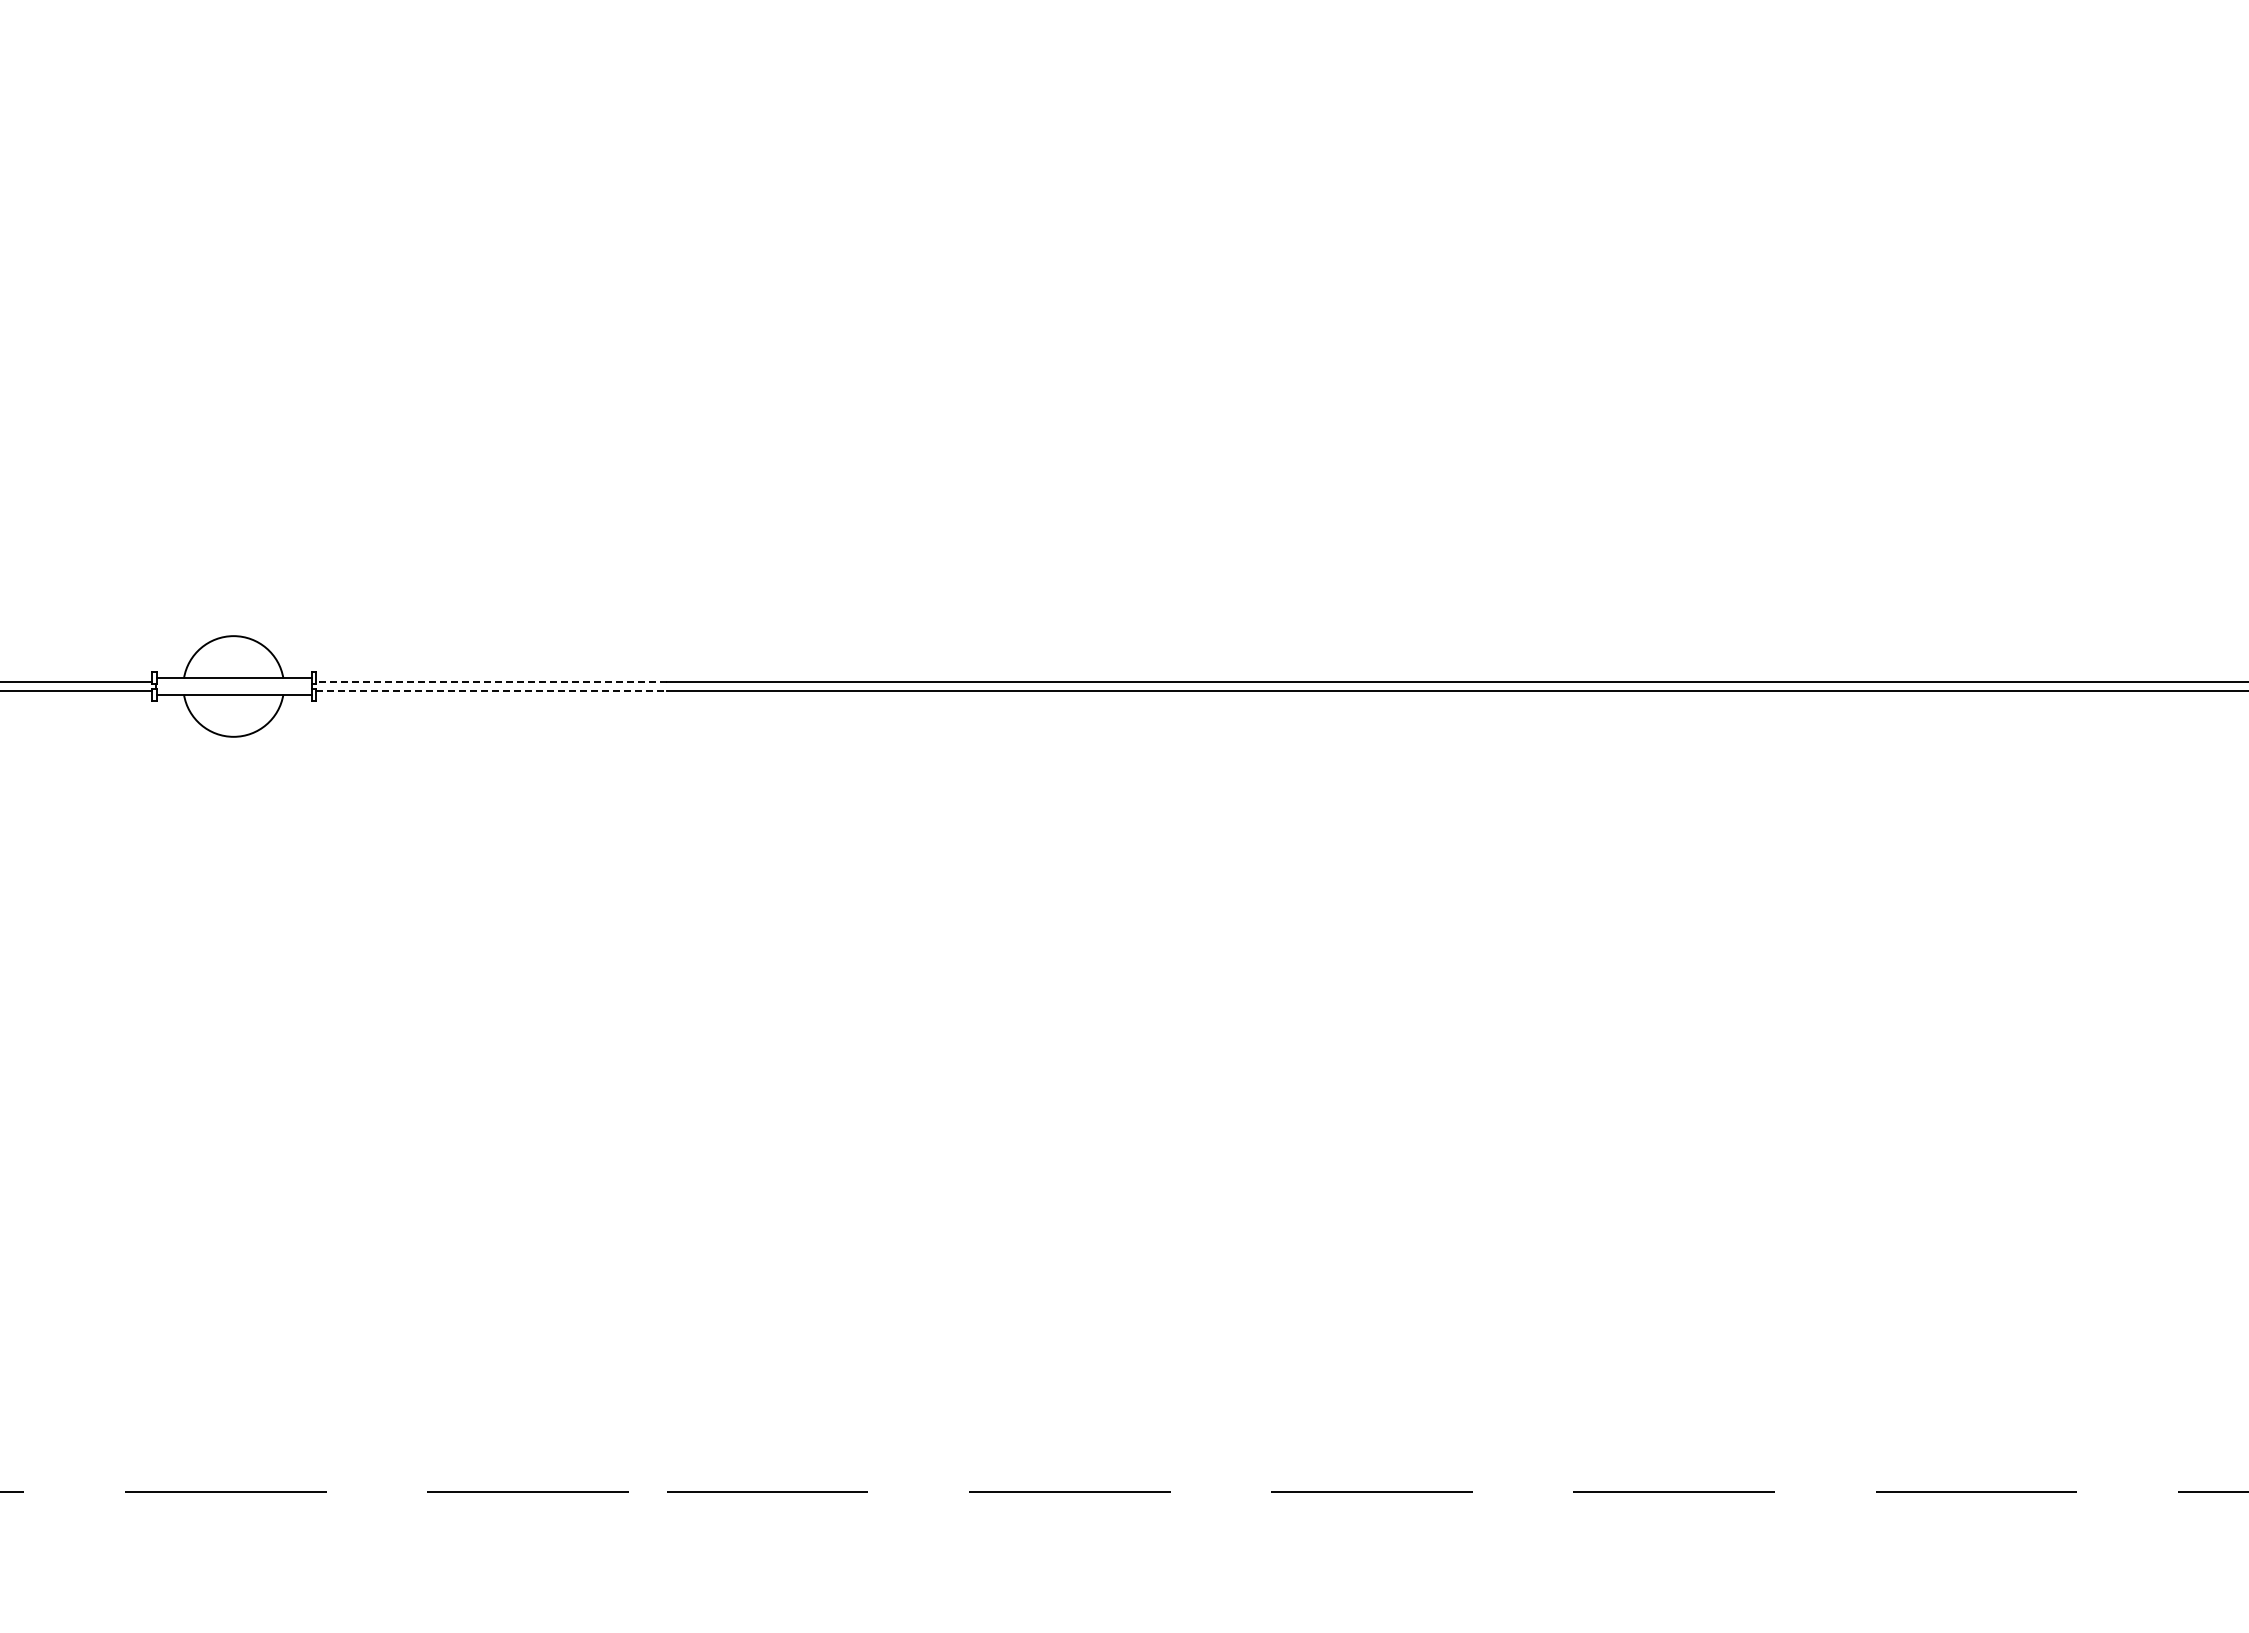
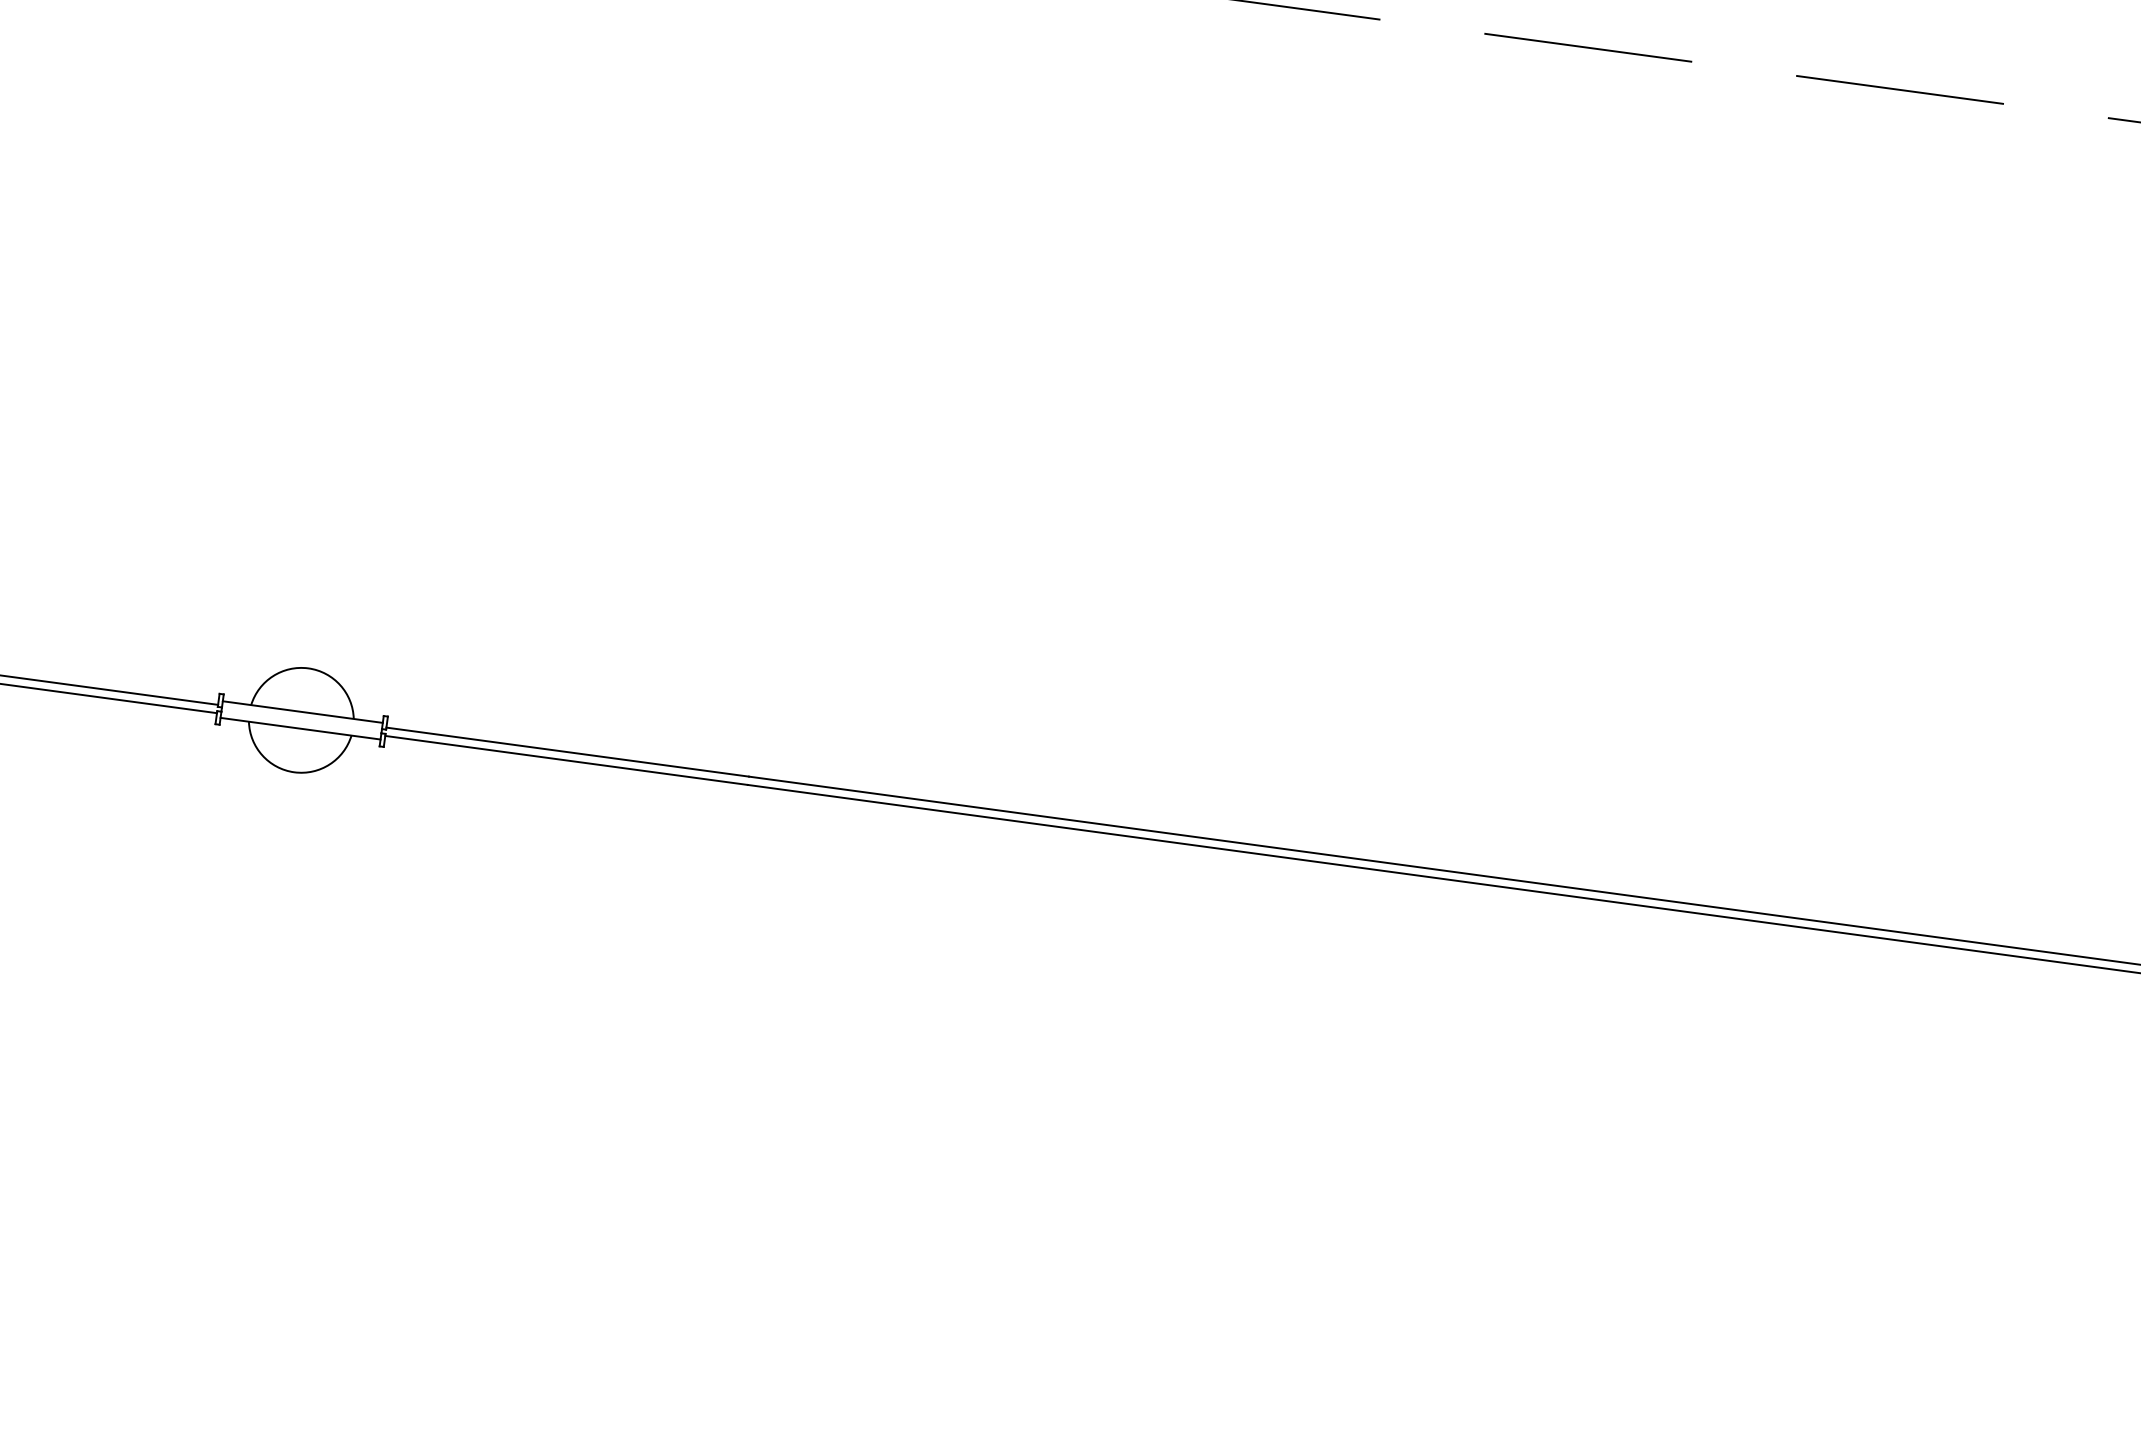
line: (491, 682) -> (567, 752), dashed -> solid
line: (491, 690) -> (566, 760), dashed -> solid

